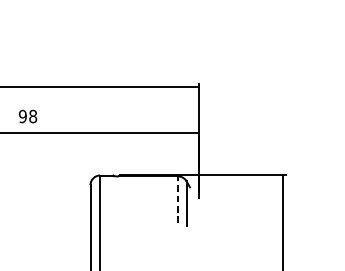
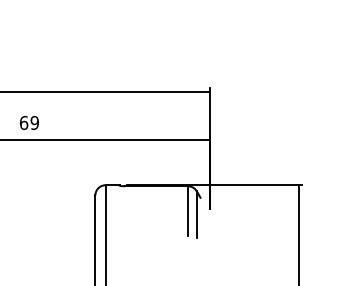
text: (27, 116) -> (28, 122), 98 -> 69
line: (178, 199) -> (188, 210), dashed -> solid

